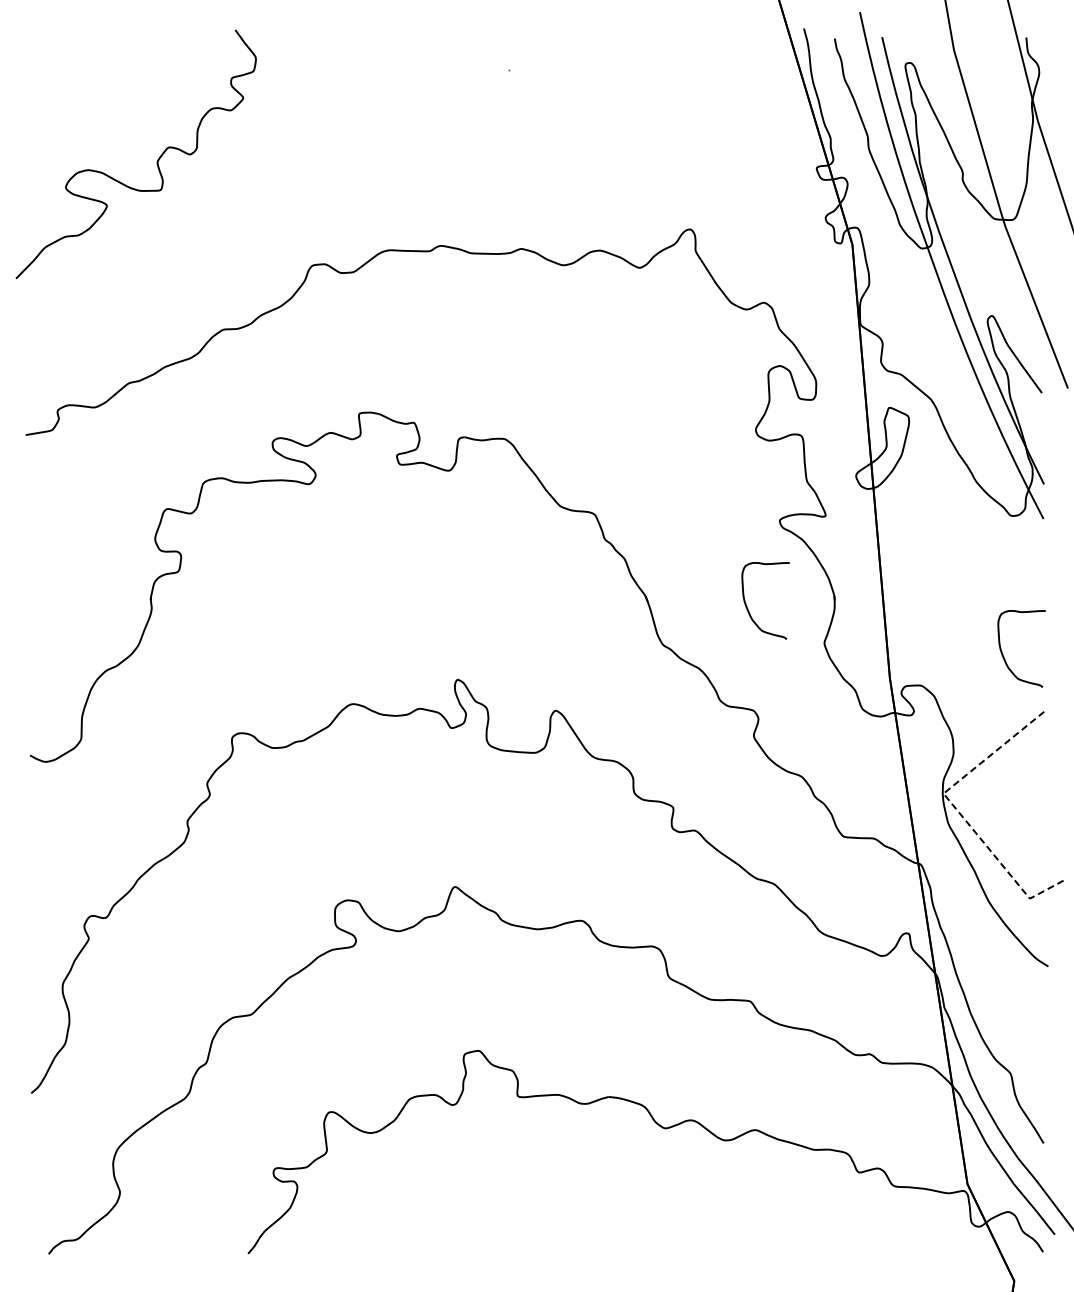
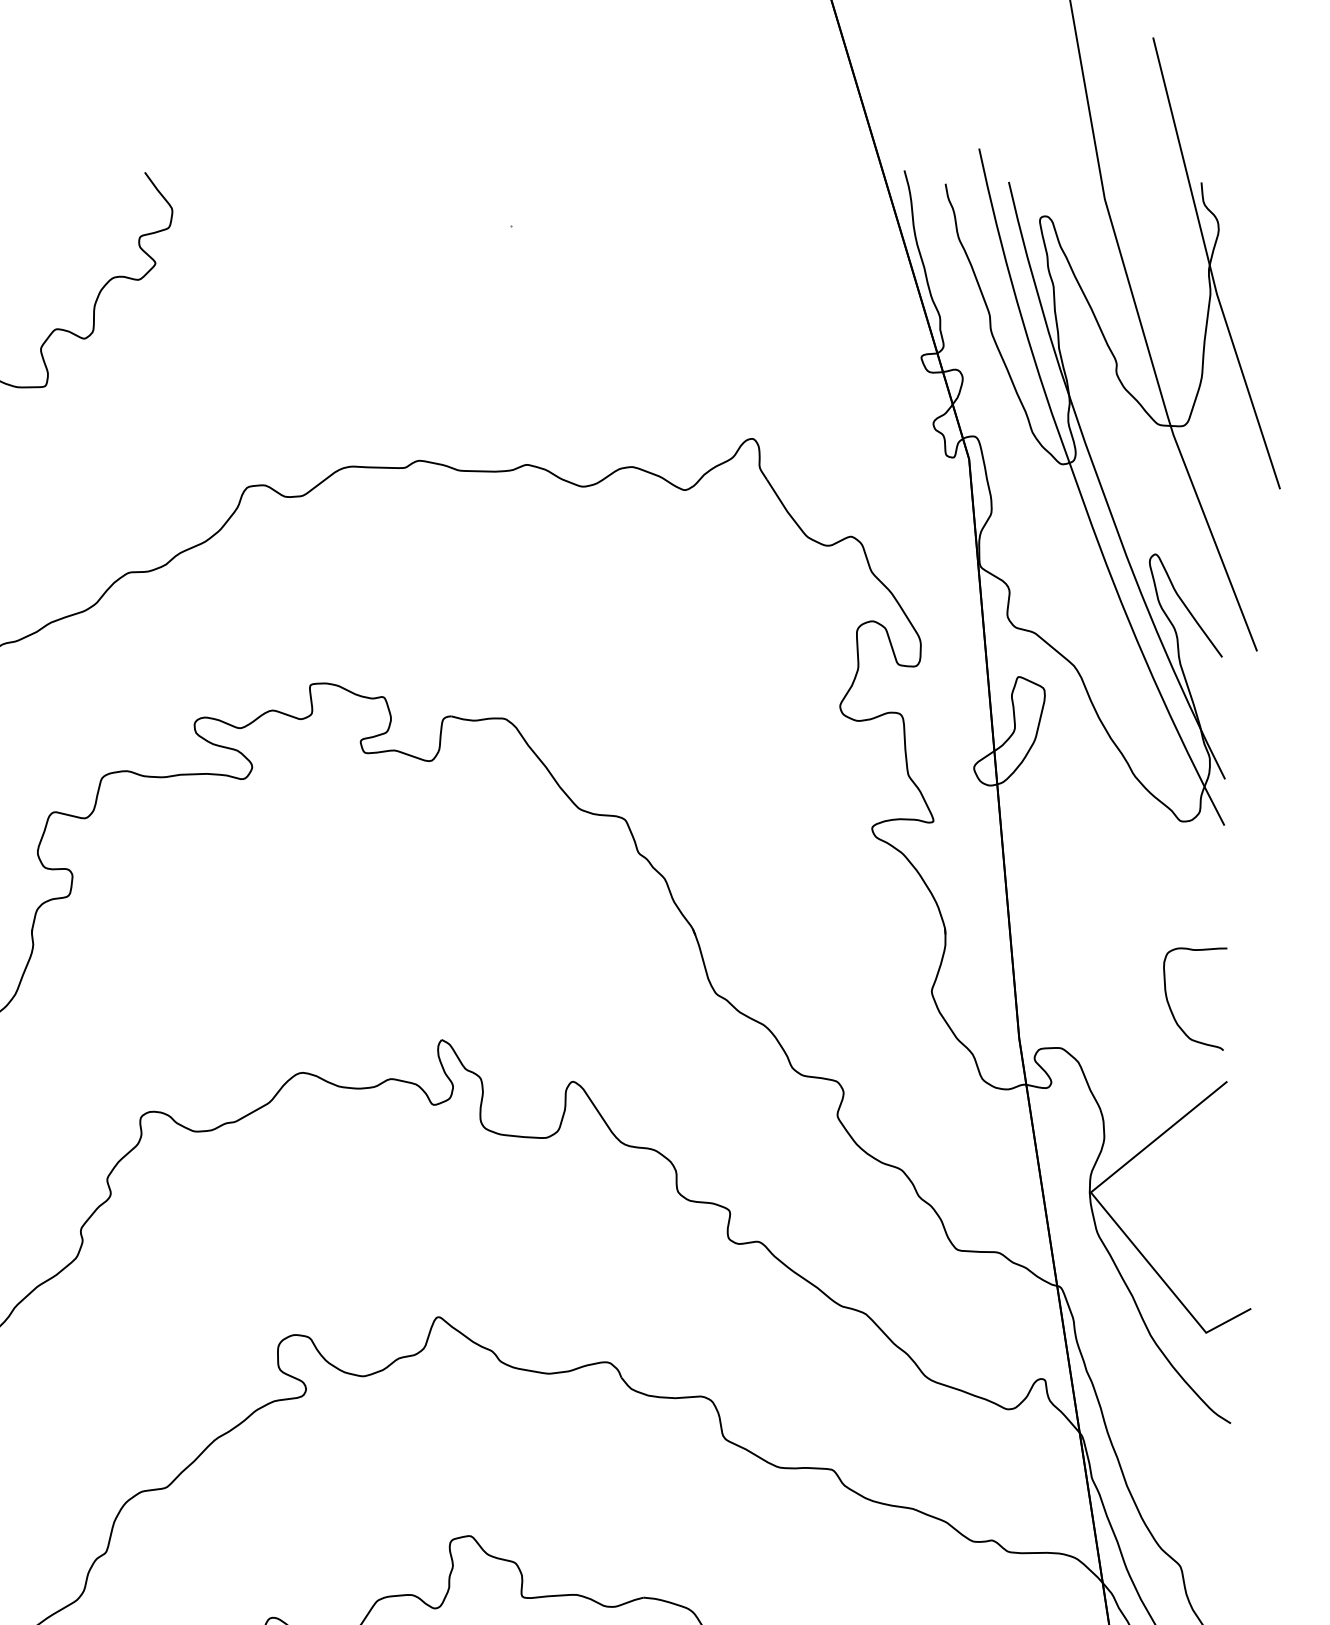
curve: (748, 608) -> (830, 945), removed
line: (956, 809) -> (1108, 1213), dashed -> solid

